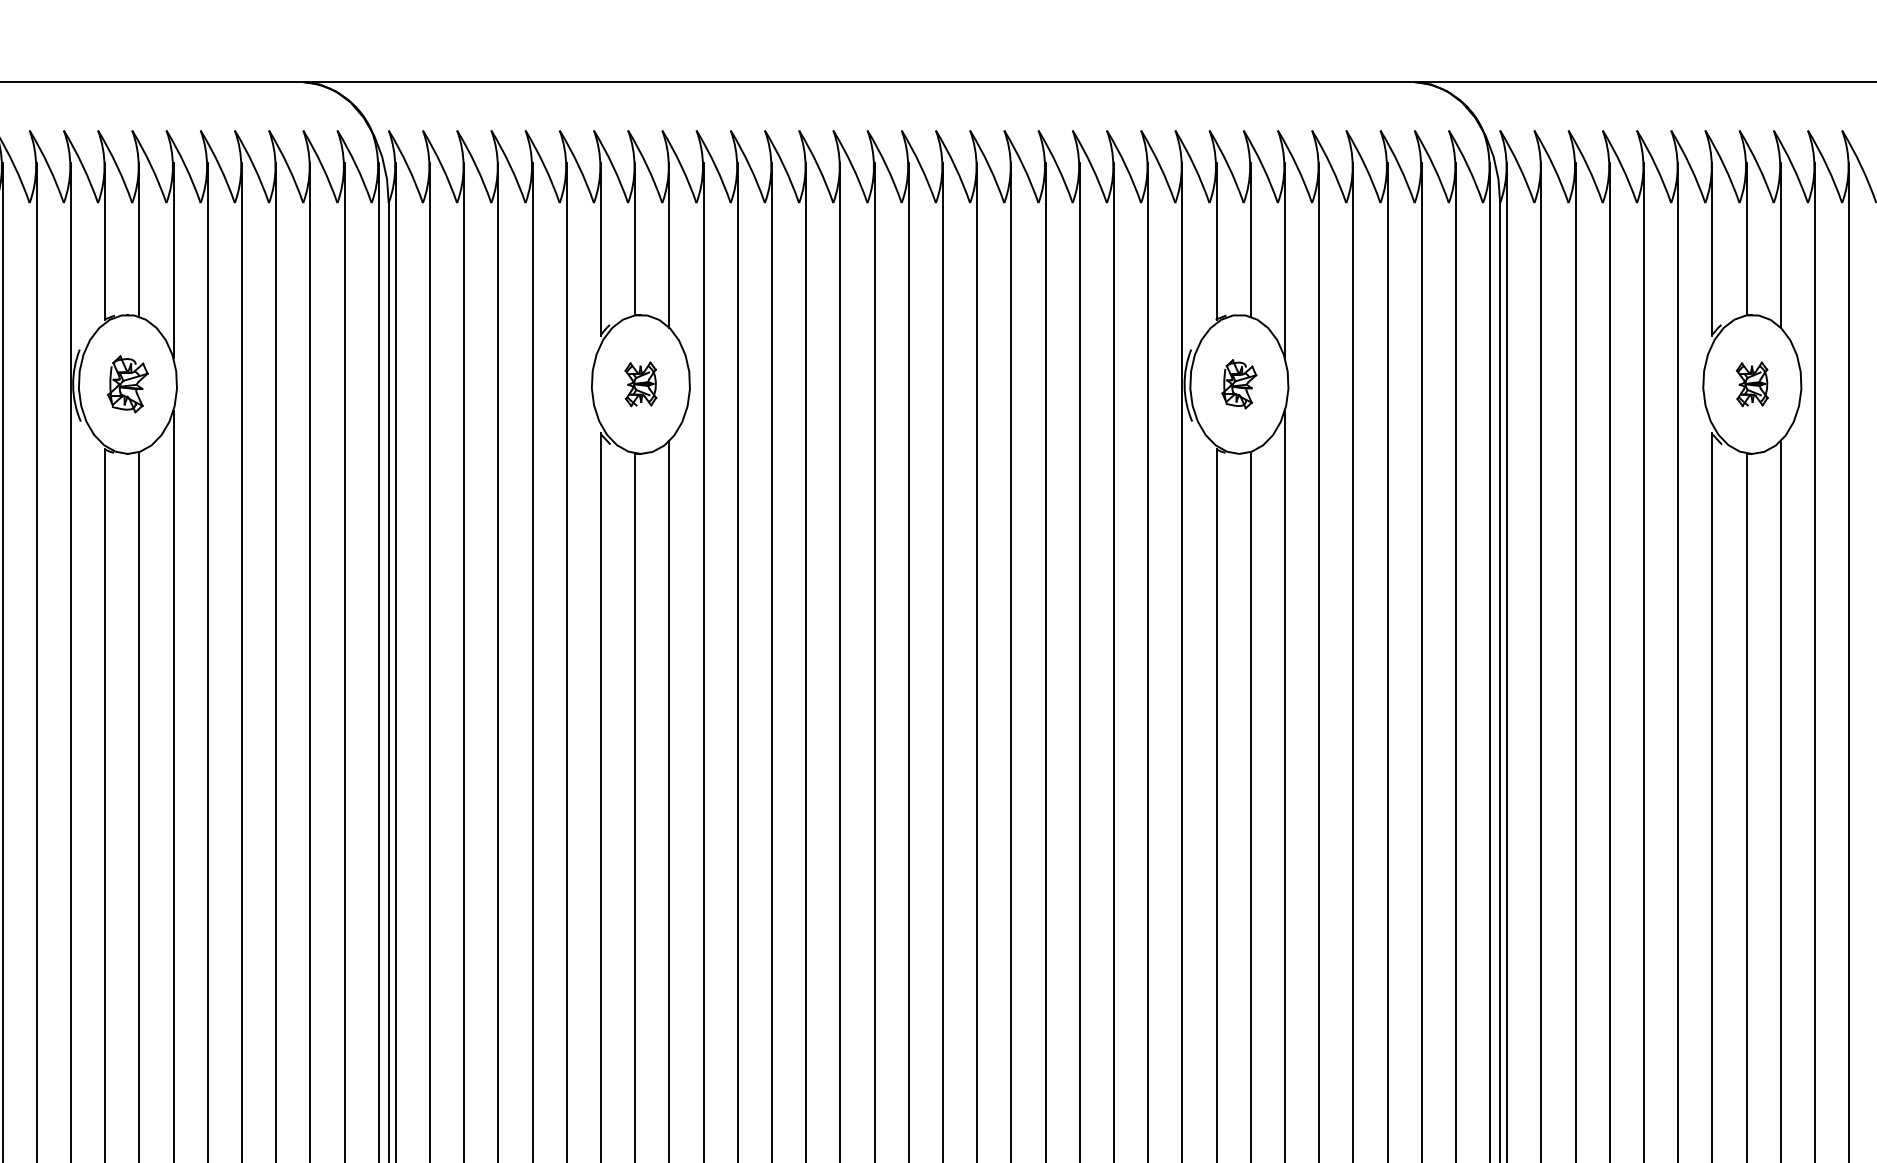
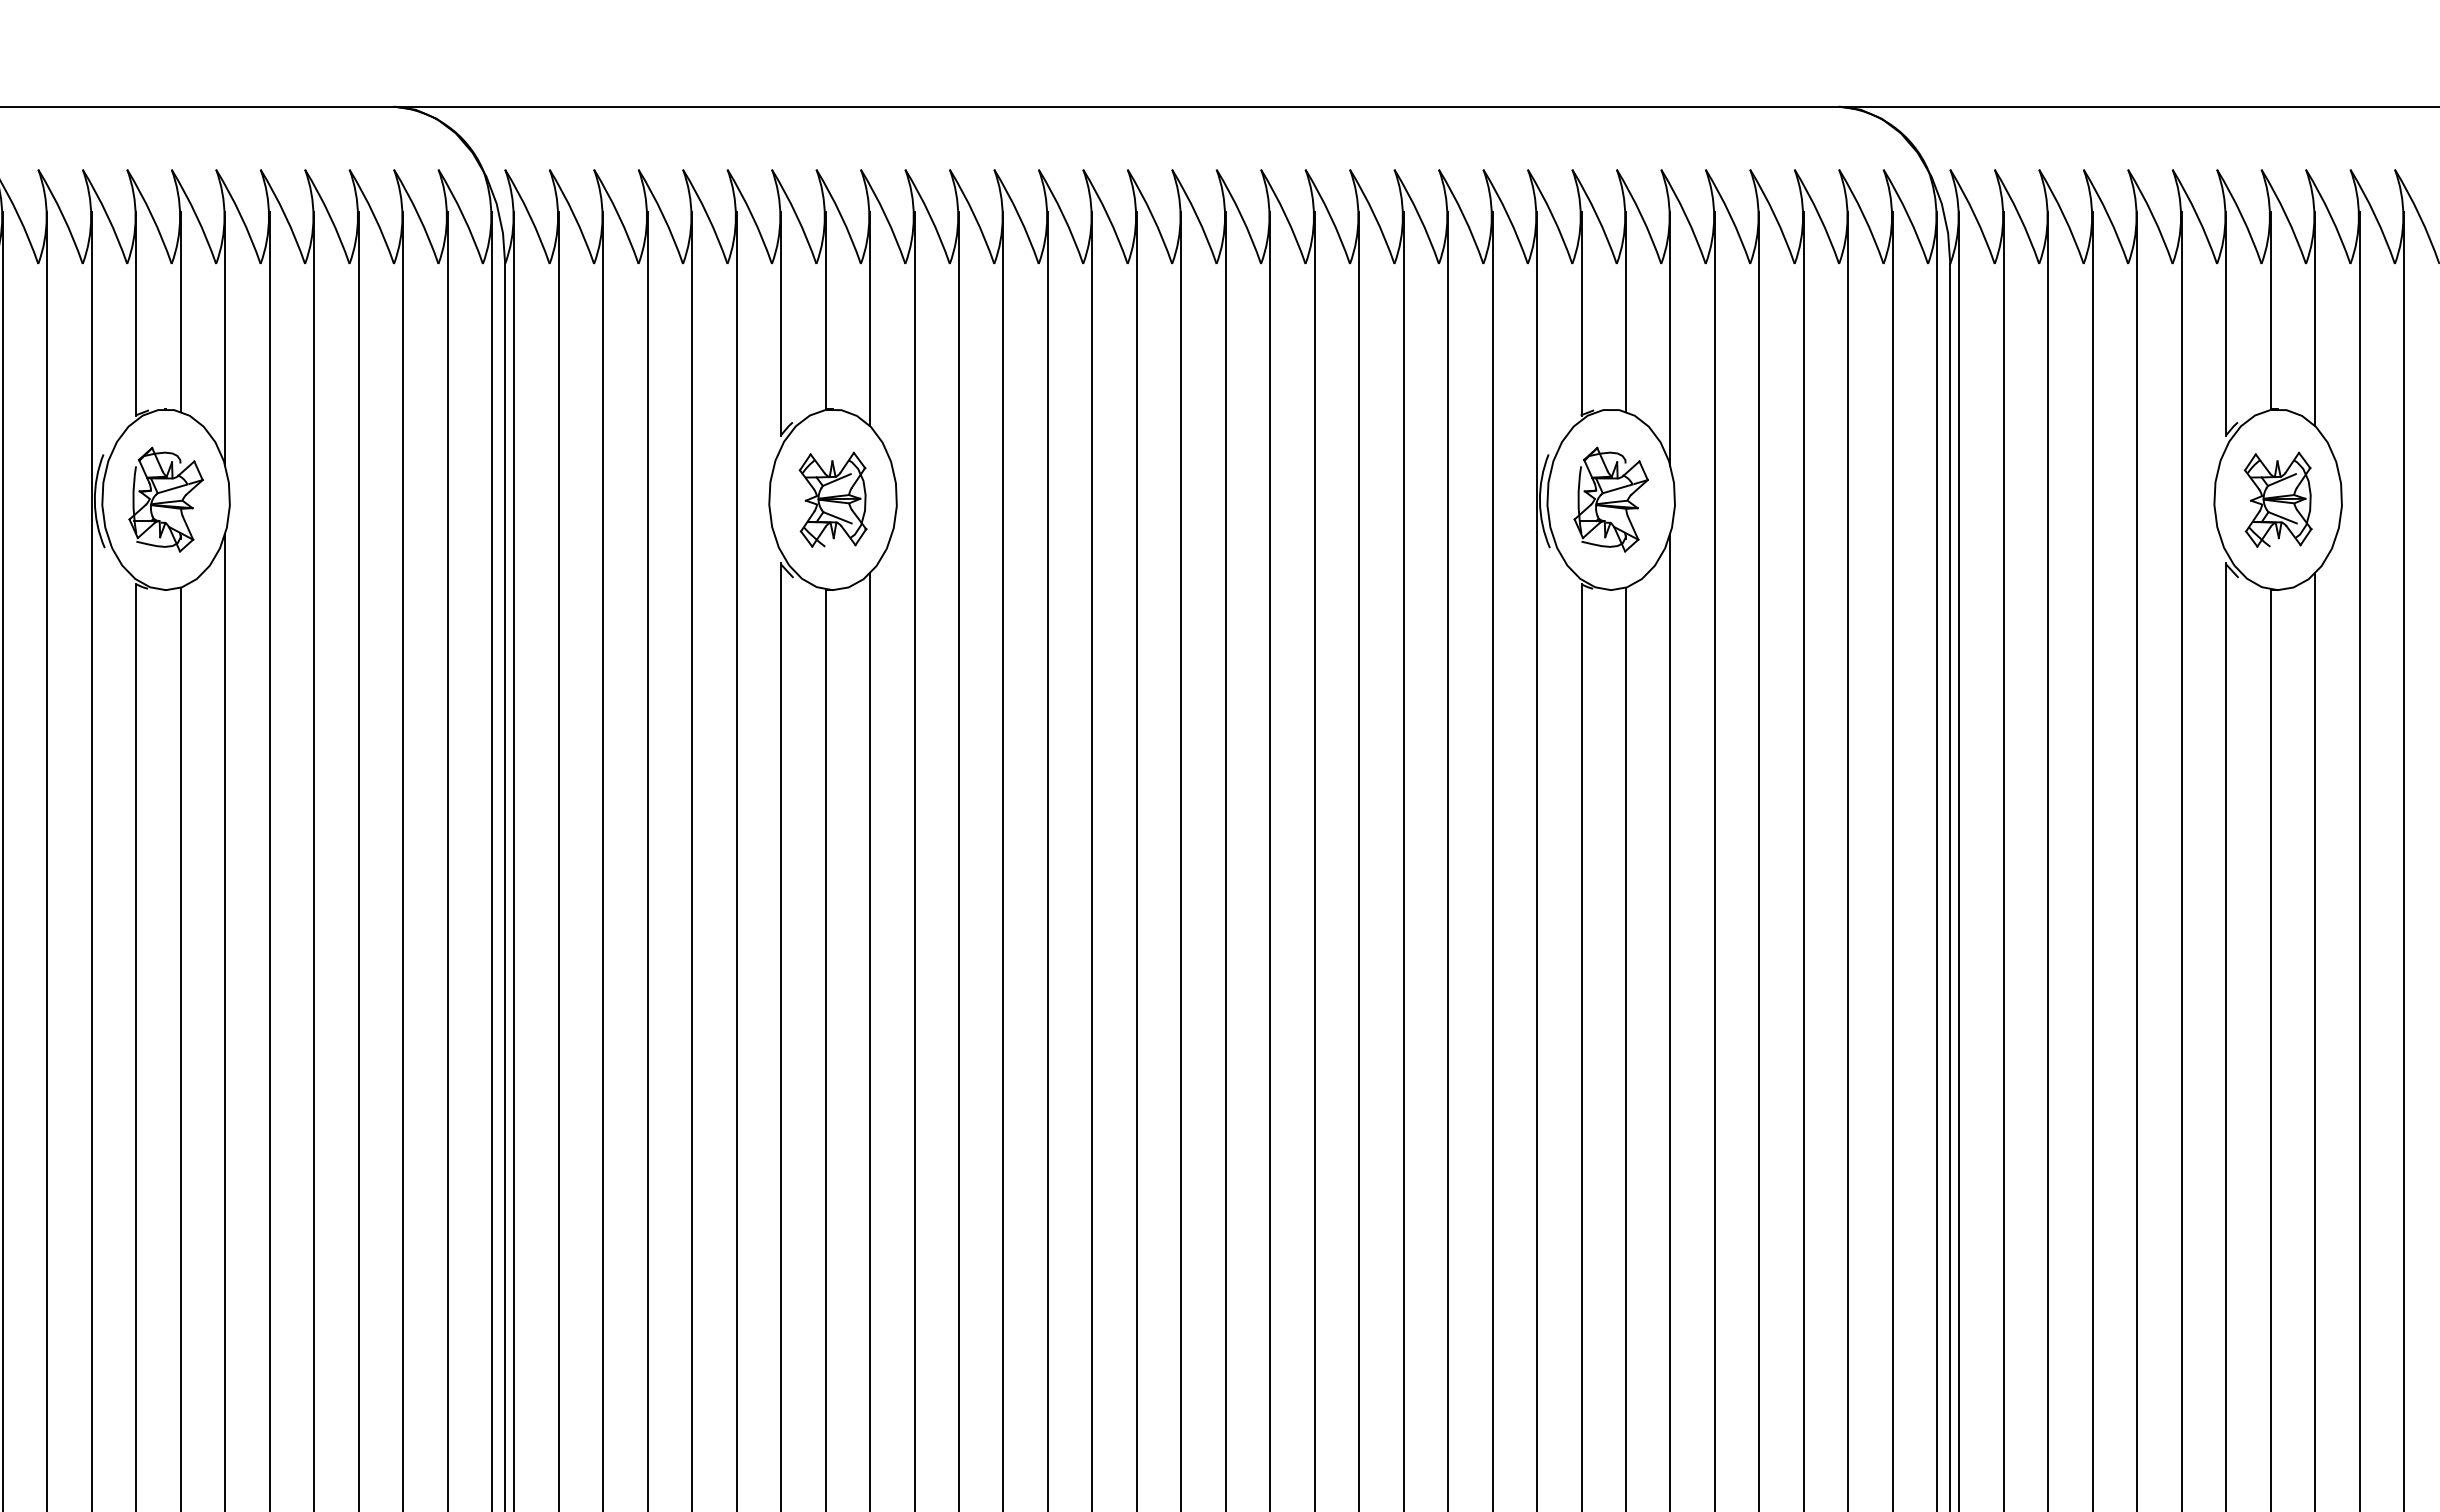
part: (127, 384) -> (165, 499), size x1.43
part: (640, 384) -> (832, 499), size x1.67
part: (1238, 384) -> (1610, 499), size x1.67
part: (1751, 384) -> (2277, 499), size x1.67

